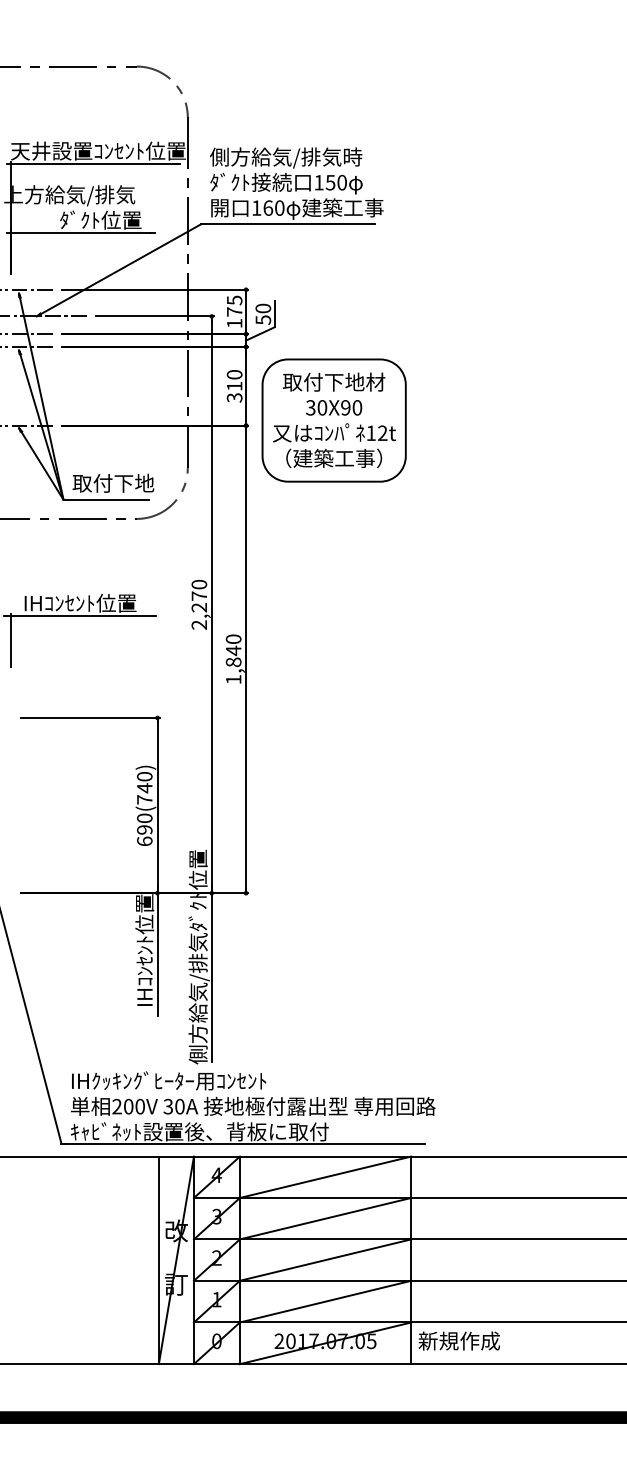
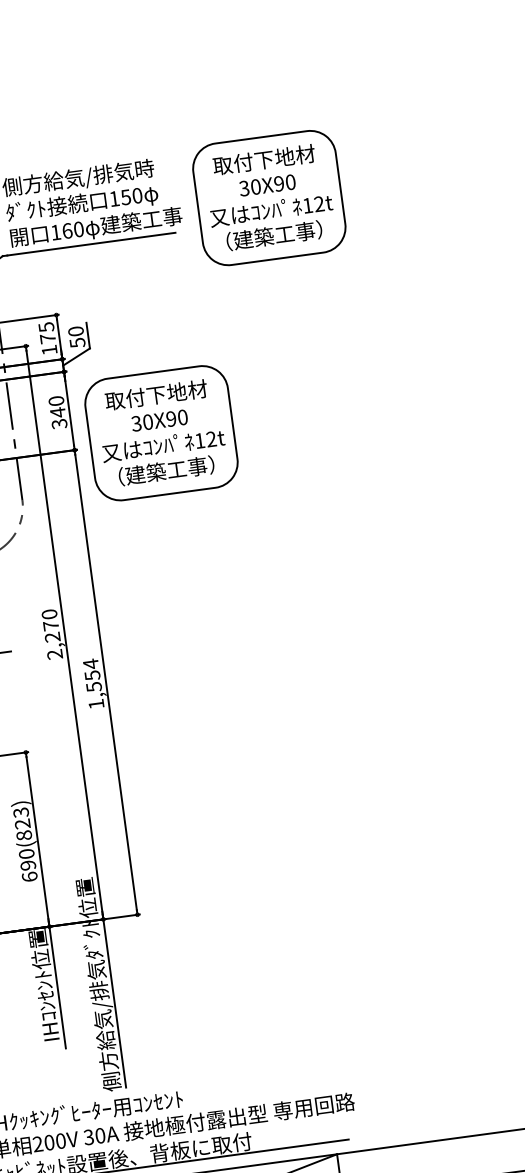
part: (471, 202) -> (268, 198), added
text: (234, 386) -> (57, 412), 310 -> 340
text: (233, 650) -> (92, 675), 1,840 -> 1,554
text: (144, 788) -> (22, 824), 690(740) -> 690(823)

